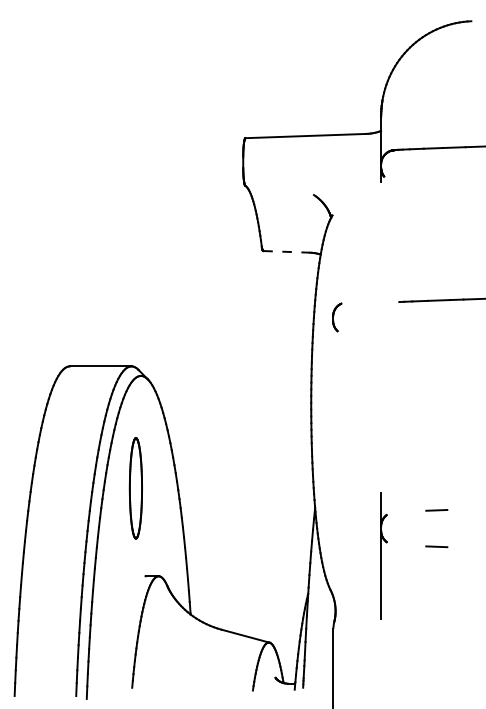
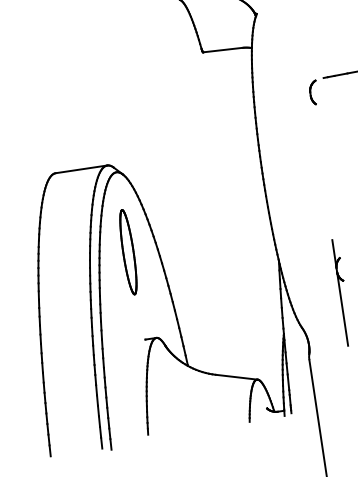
line: (287, 251) -> (223, 49), dashed -> solid
part: (337, 317) -> (314, 92), moved
part: (135, 488) -> (128, 252), moved

